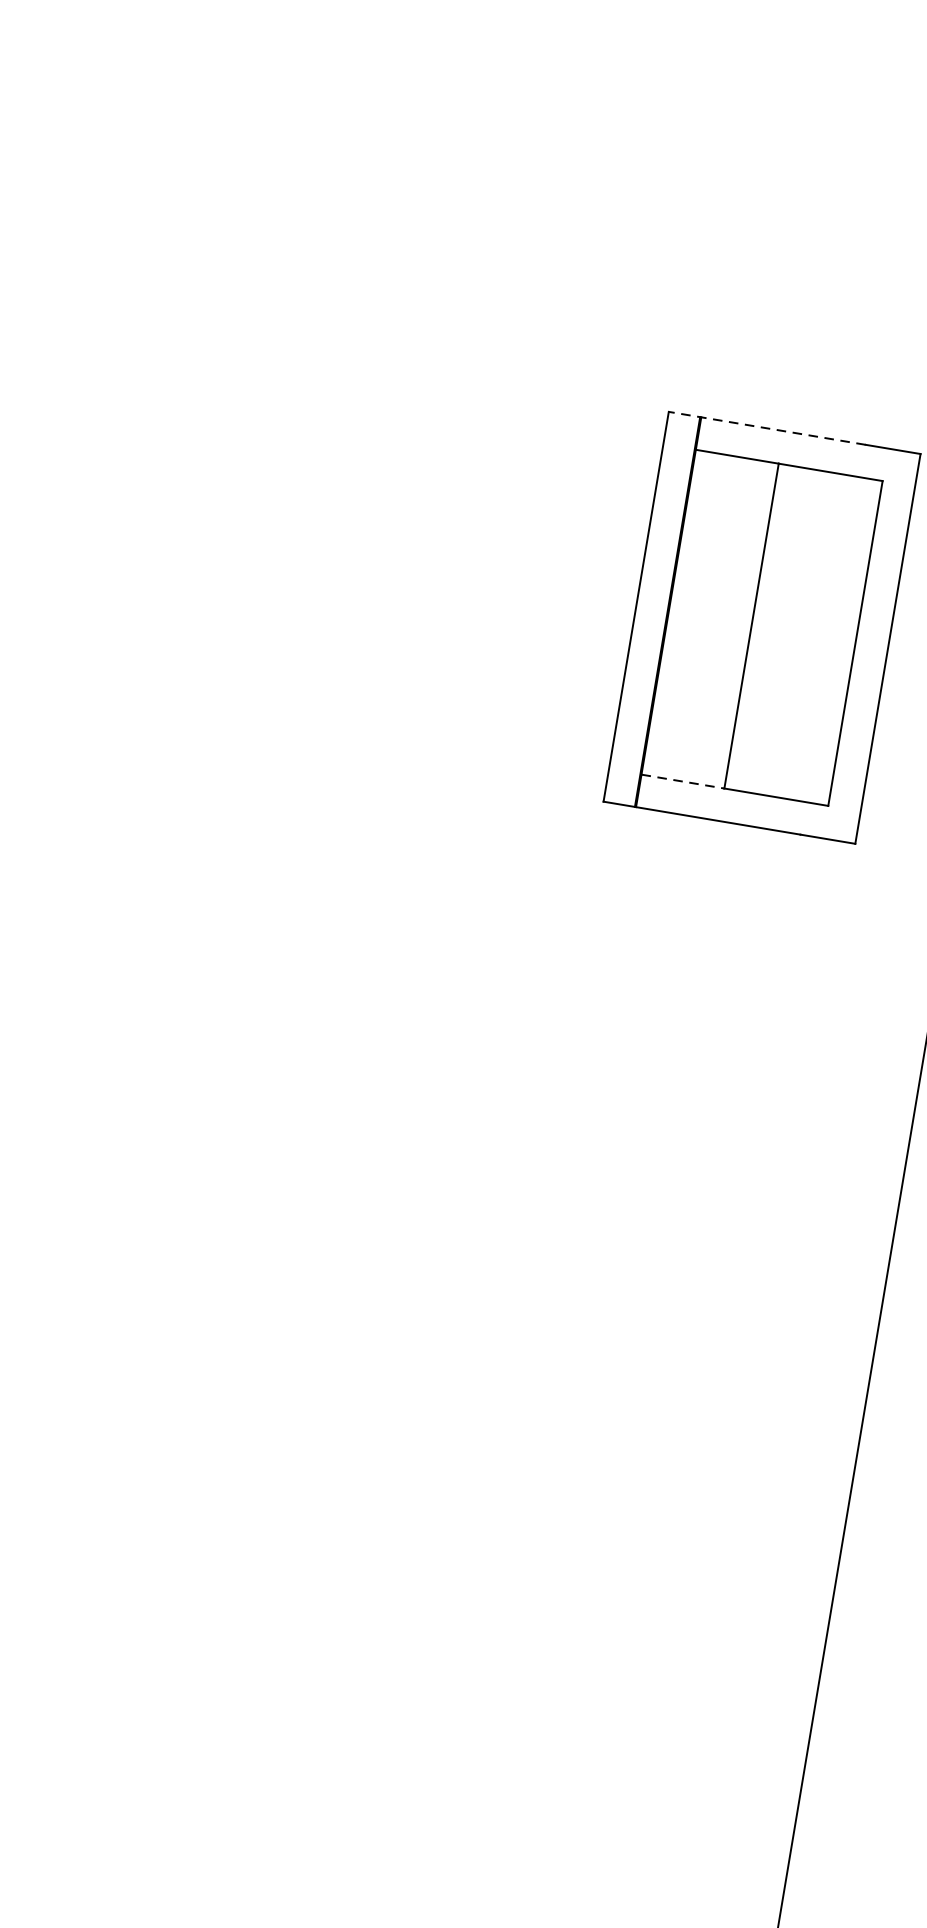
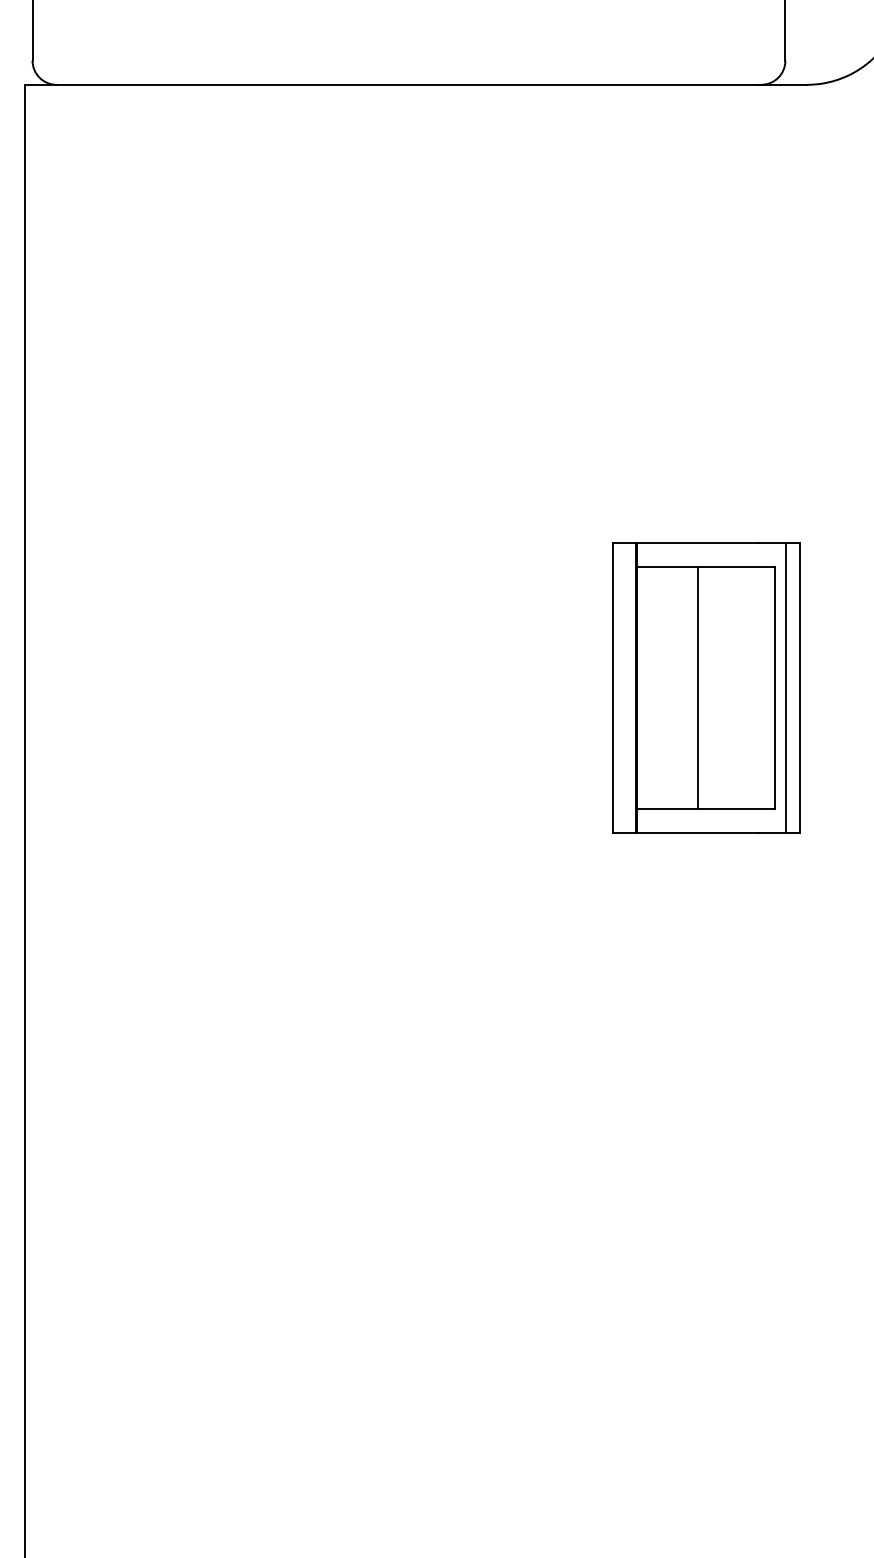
line: (767, 428) -> (685, 543), dashed -> solid
line: (869, 644) -> (785, 687), added
line: (683, 781) -> (667, 808), dashed -> solid

